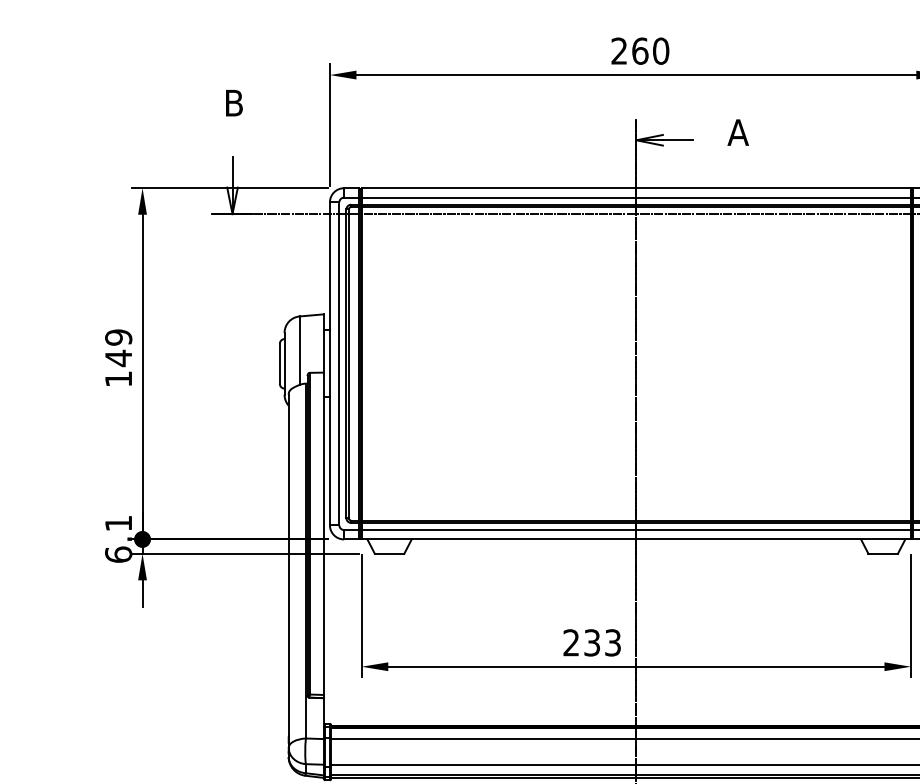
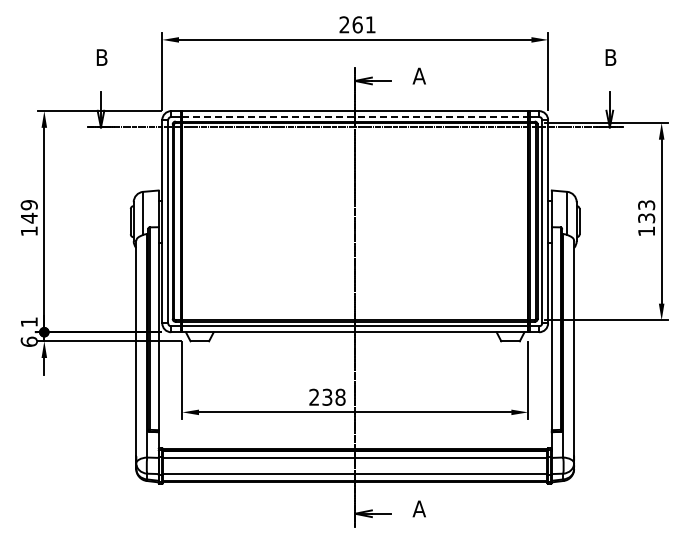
text: (660, 50) -> (370, 24), 260 -> 261
line: (636, 198) -> (355, 117), solid -> dashed
text: (613, 641) -> (340, 396), 233 -> 238

